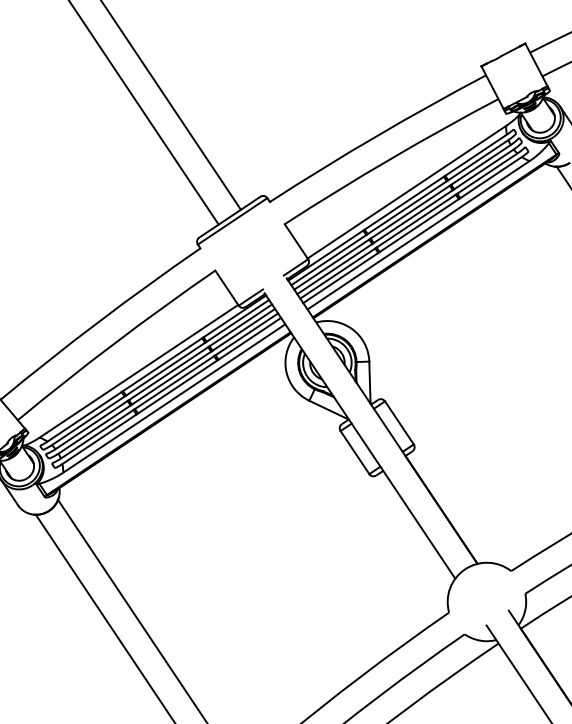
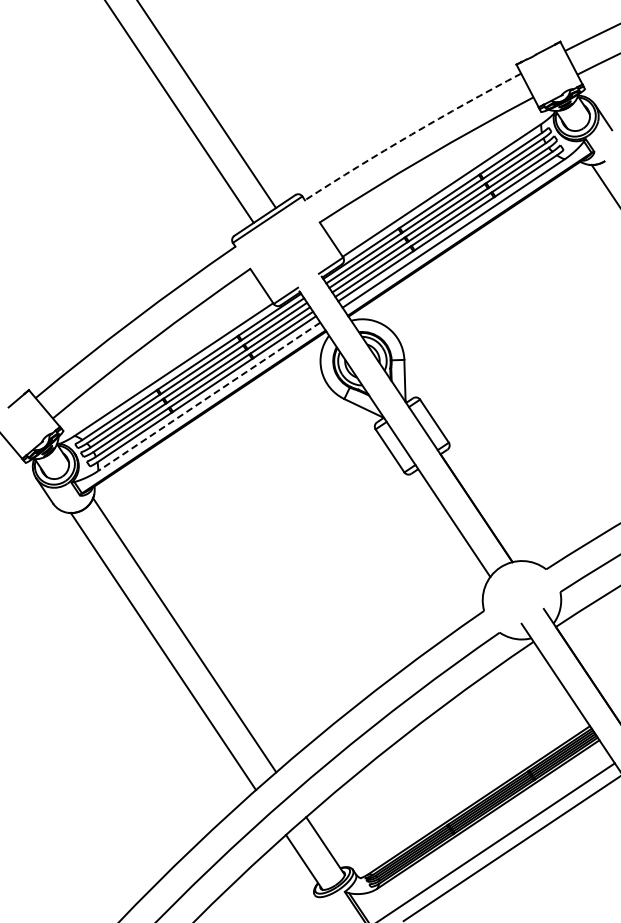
arc: (376, 136) -> (411, 134), solid -> dashed
line: (174, 398) -> (209, 396), solid -> dashed

